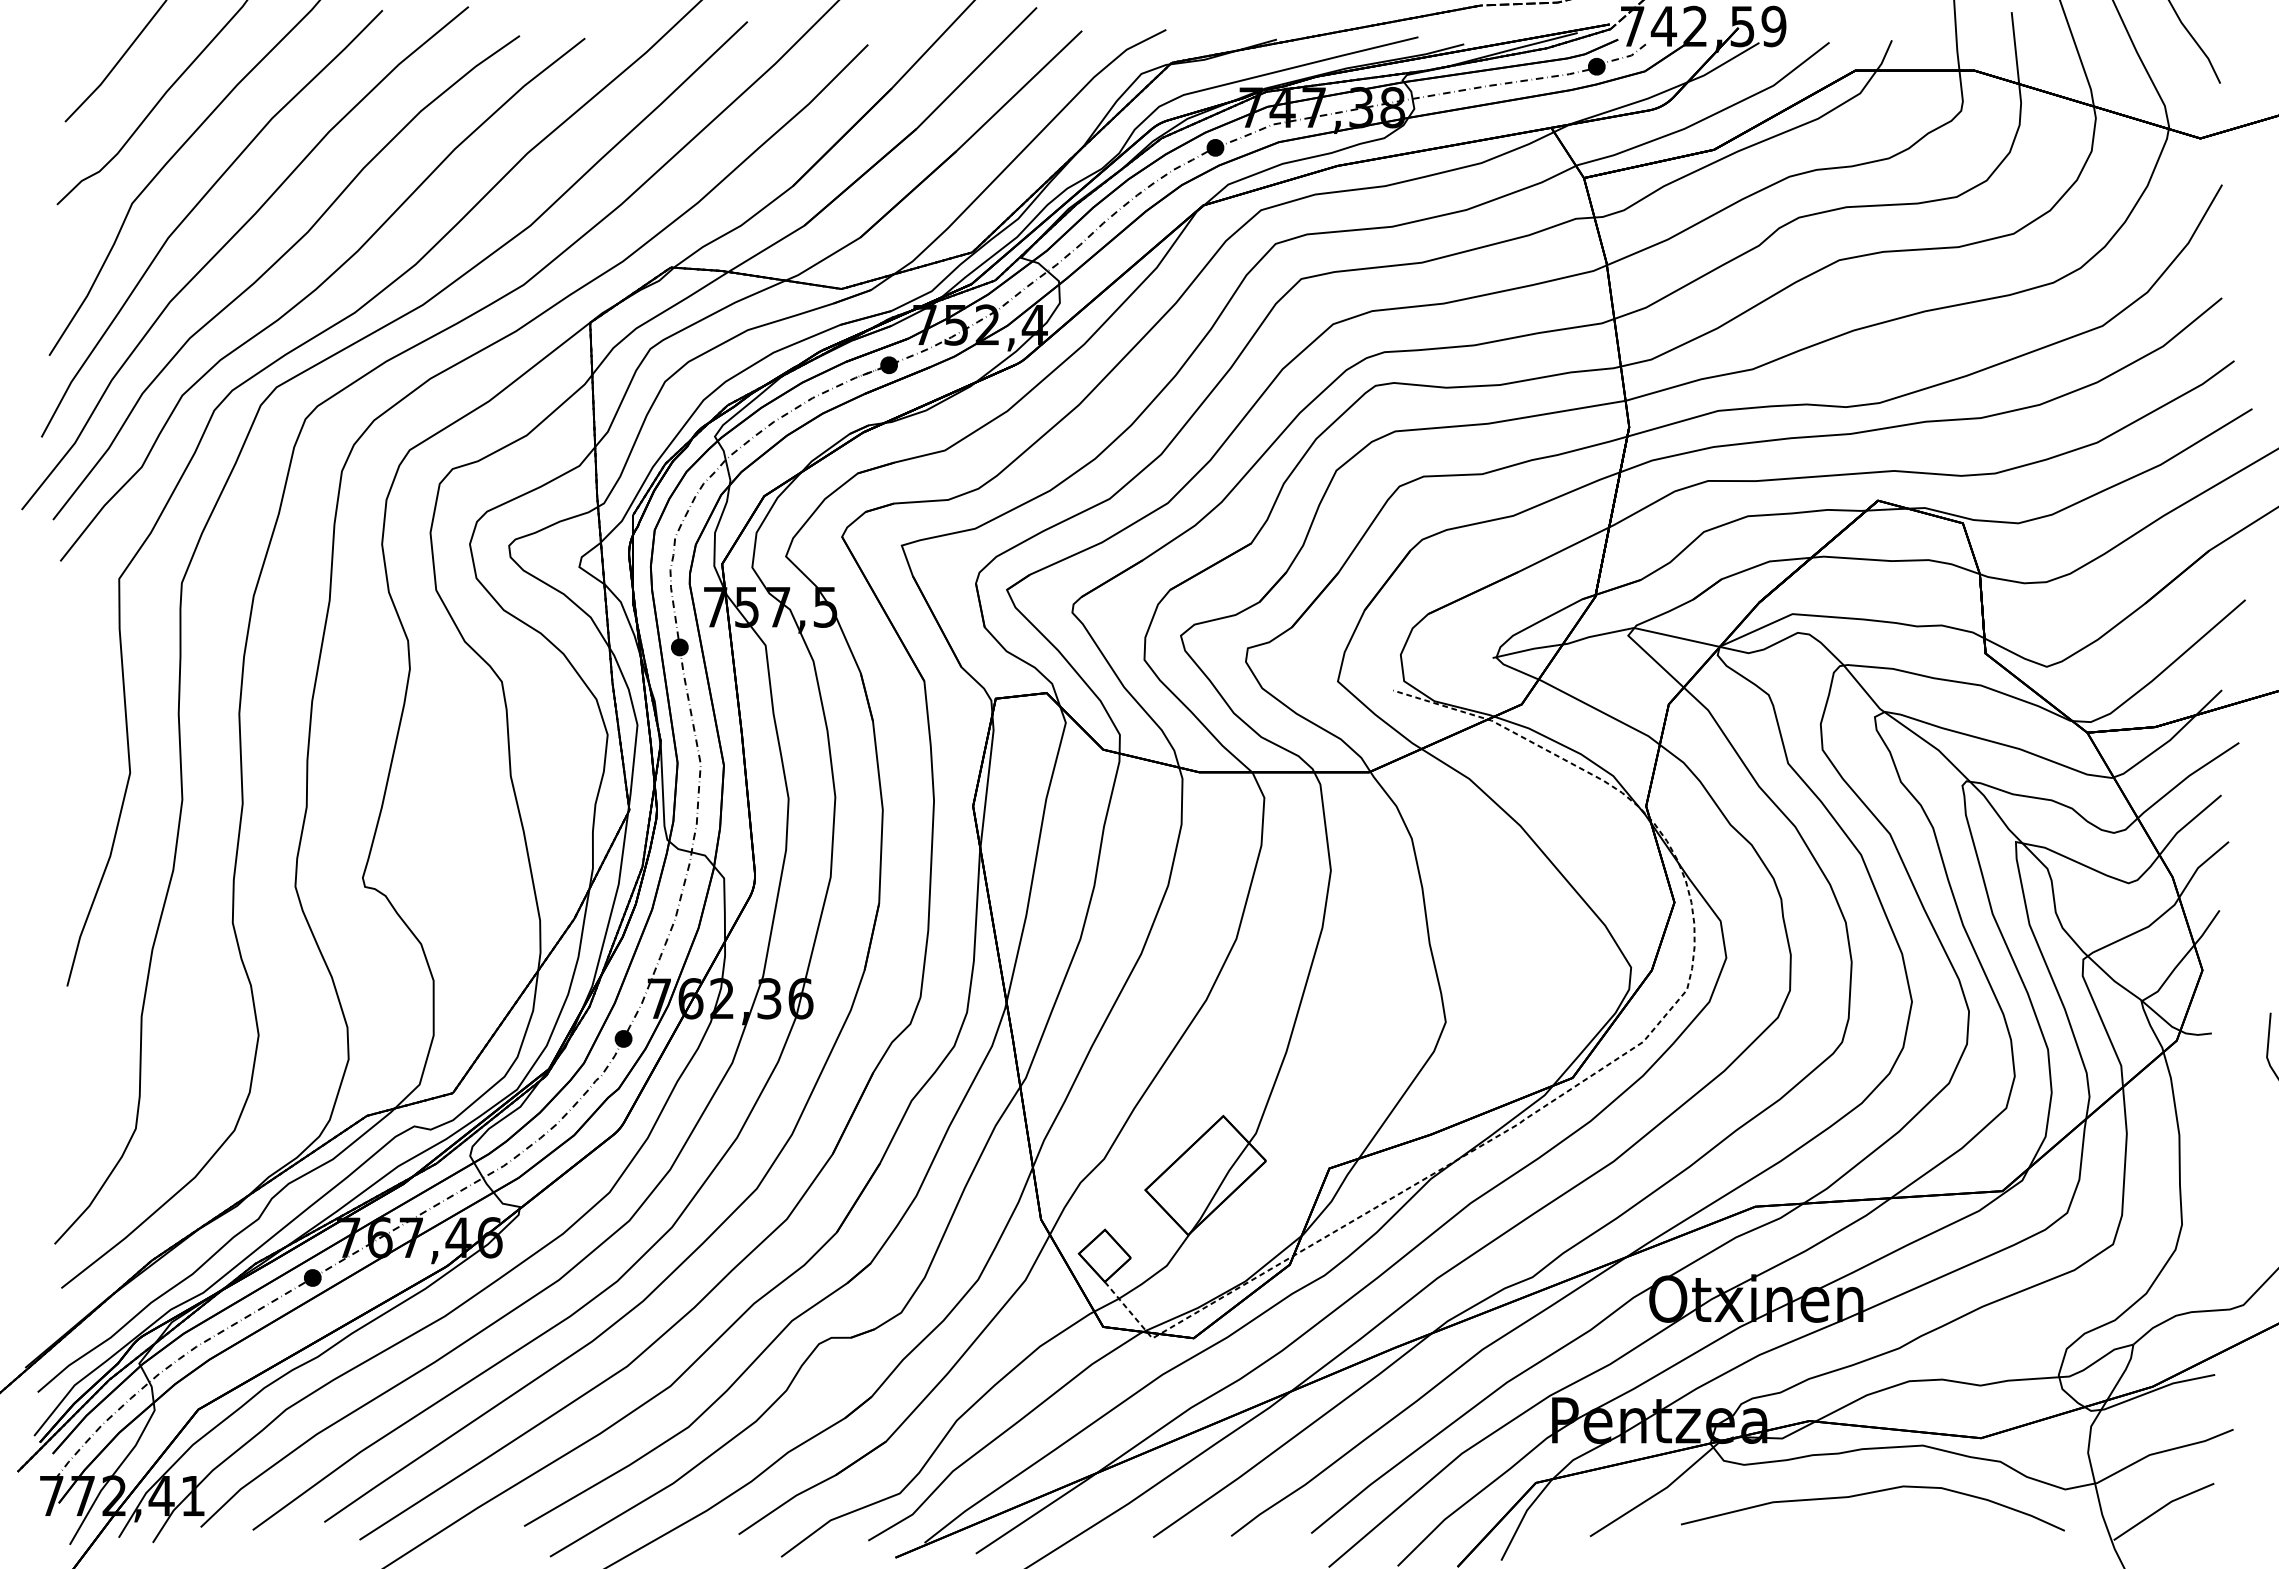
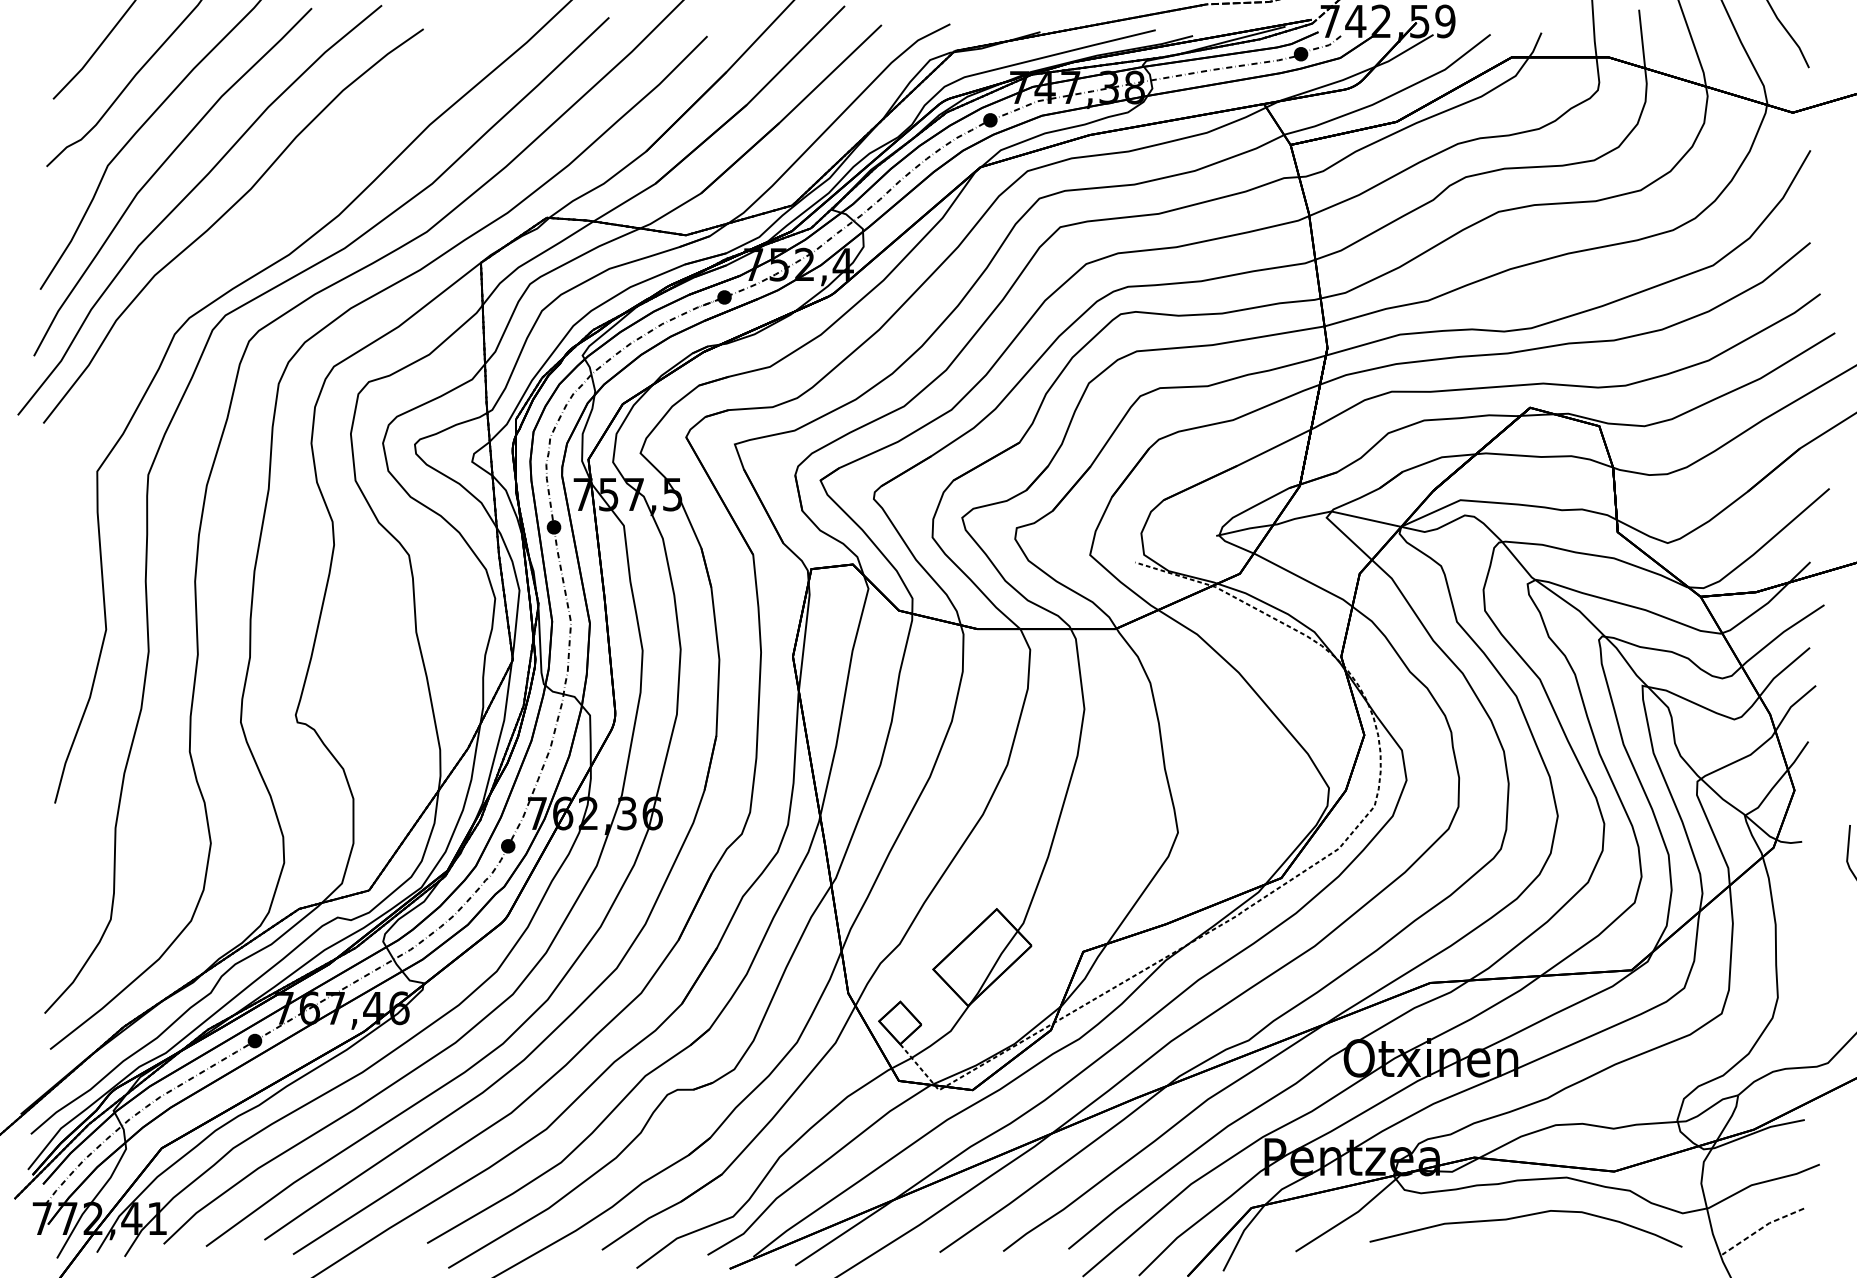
curve: (316, 290) -> (258, 236), removed
line: (2162, 1507) -> (1761, 1228), solid -> dashed

